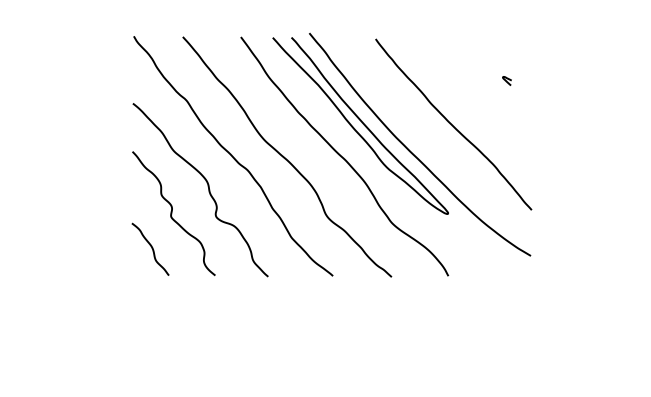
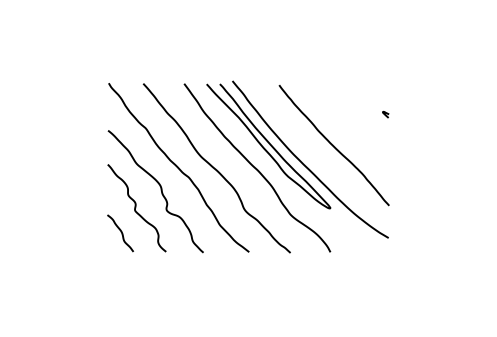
curve: (506, 80) -> (385, 114), moved

